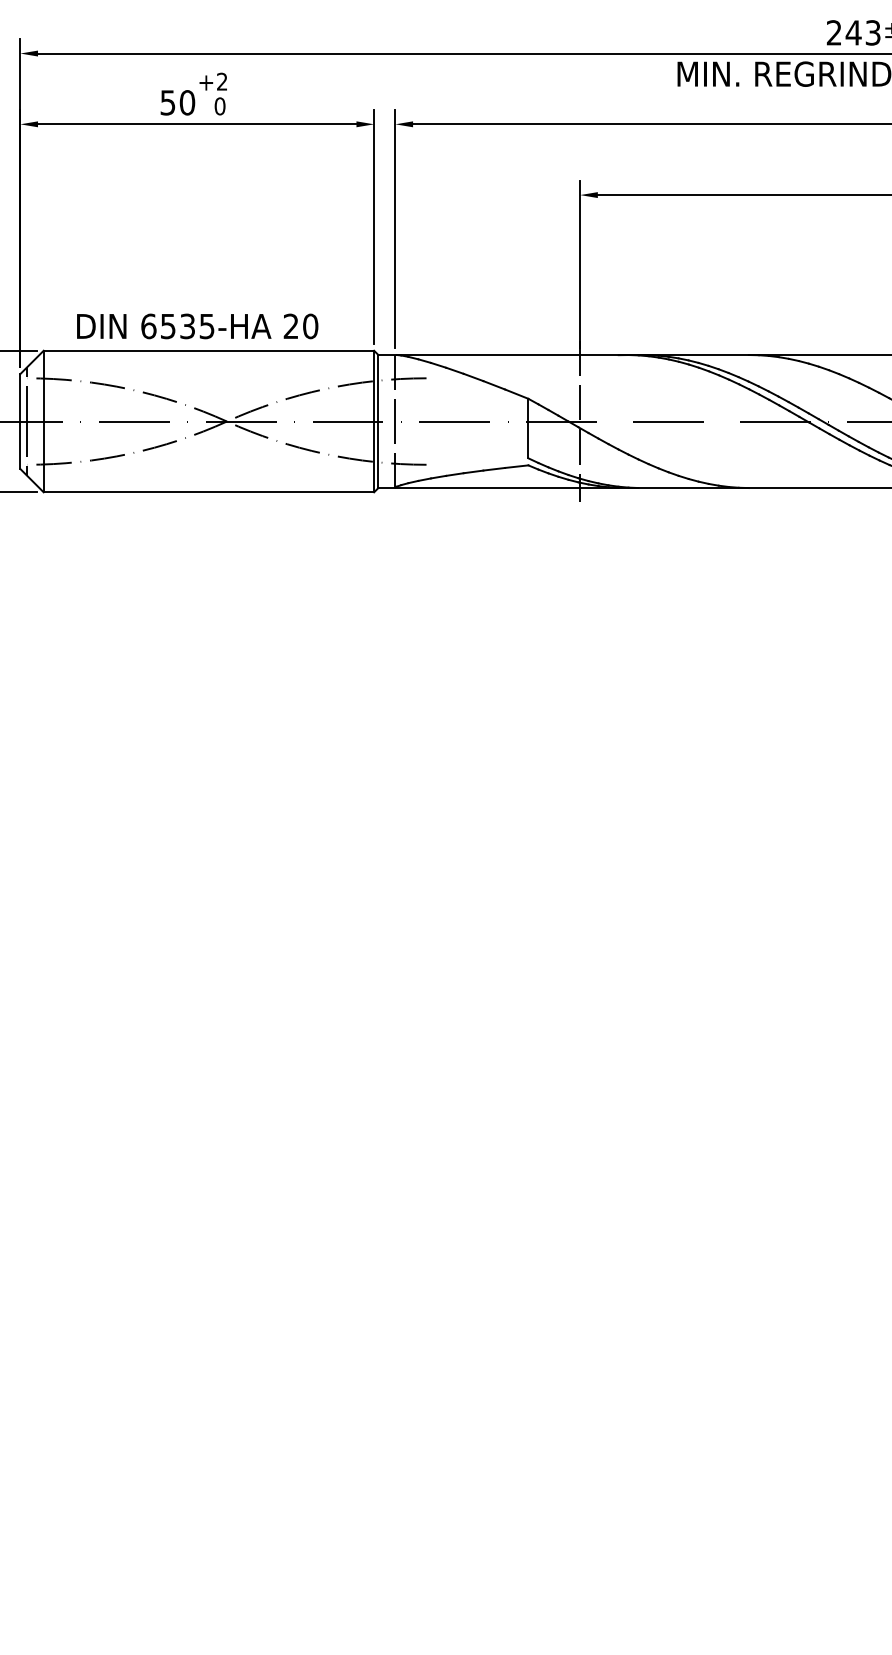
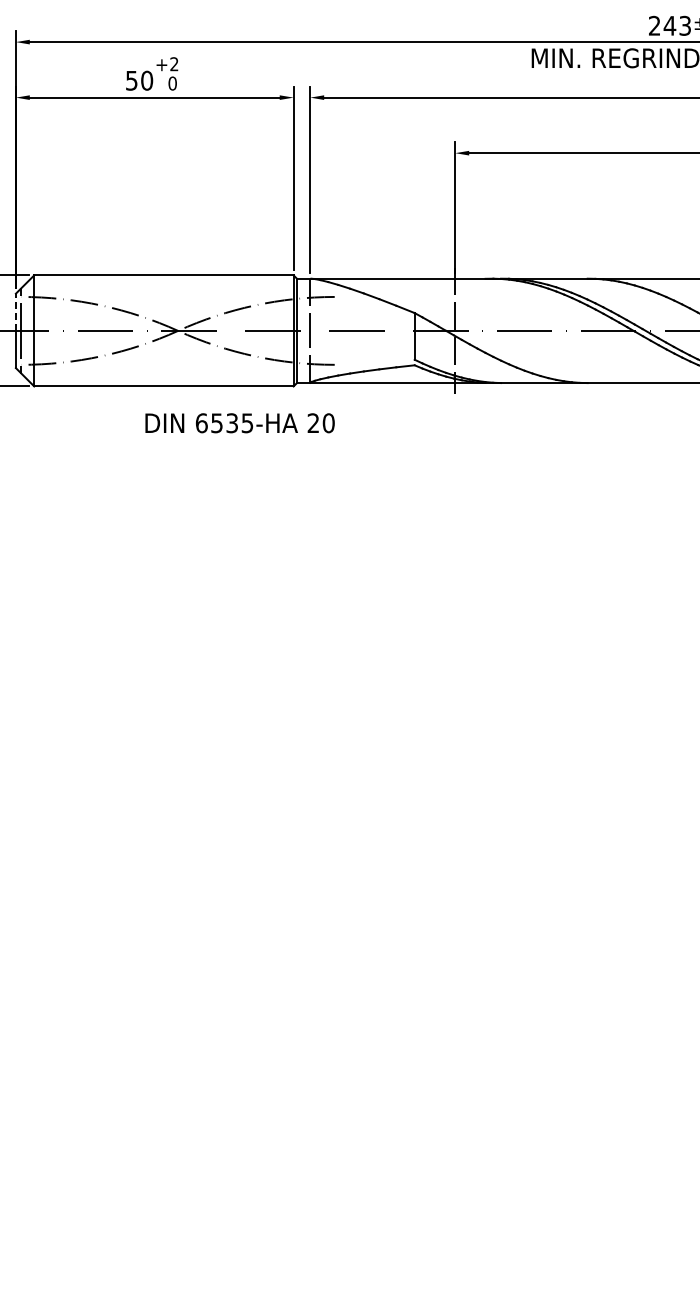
text: (196, 326) -> (239, 423), moved
line: (19, 398) -> (15, 312), solid -> dashed

